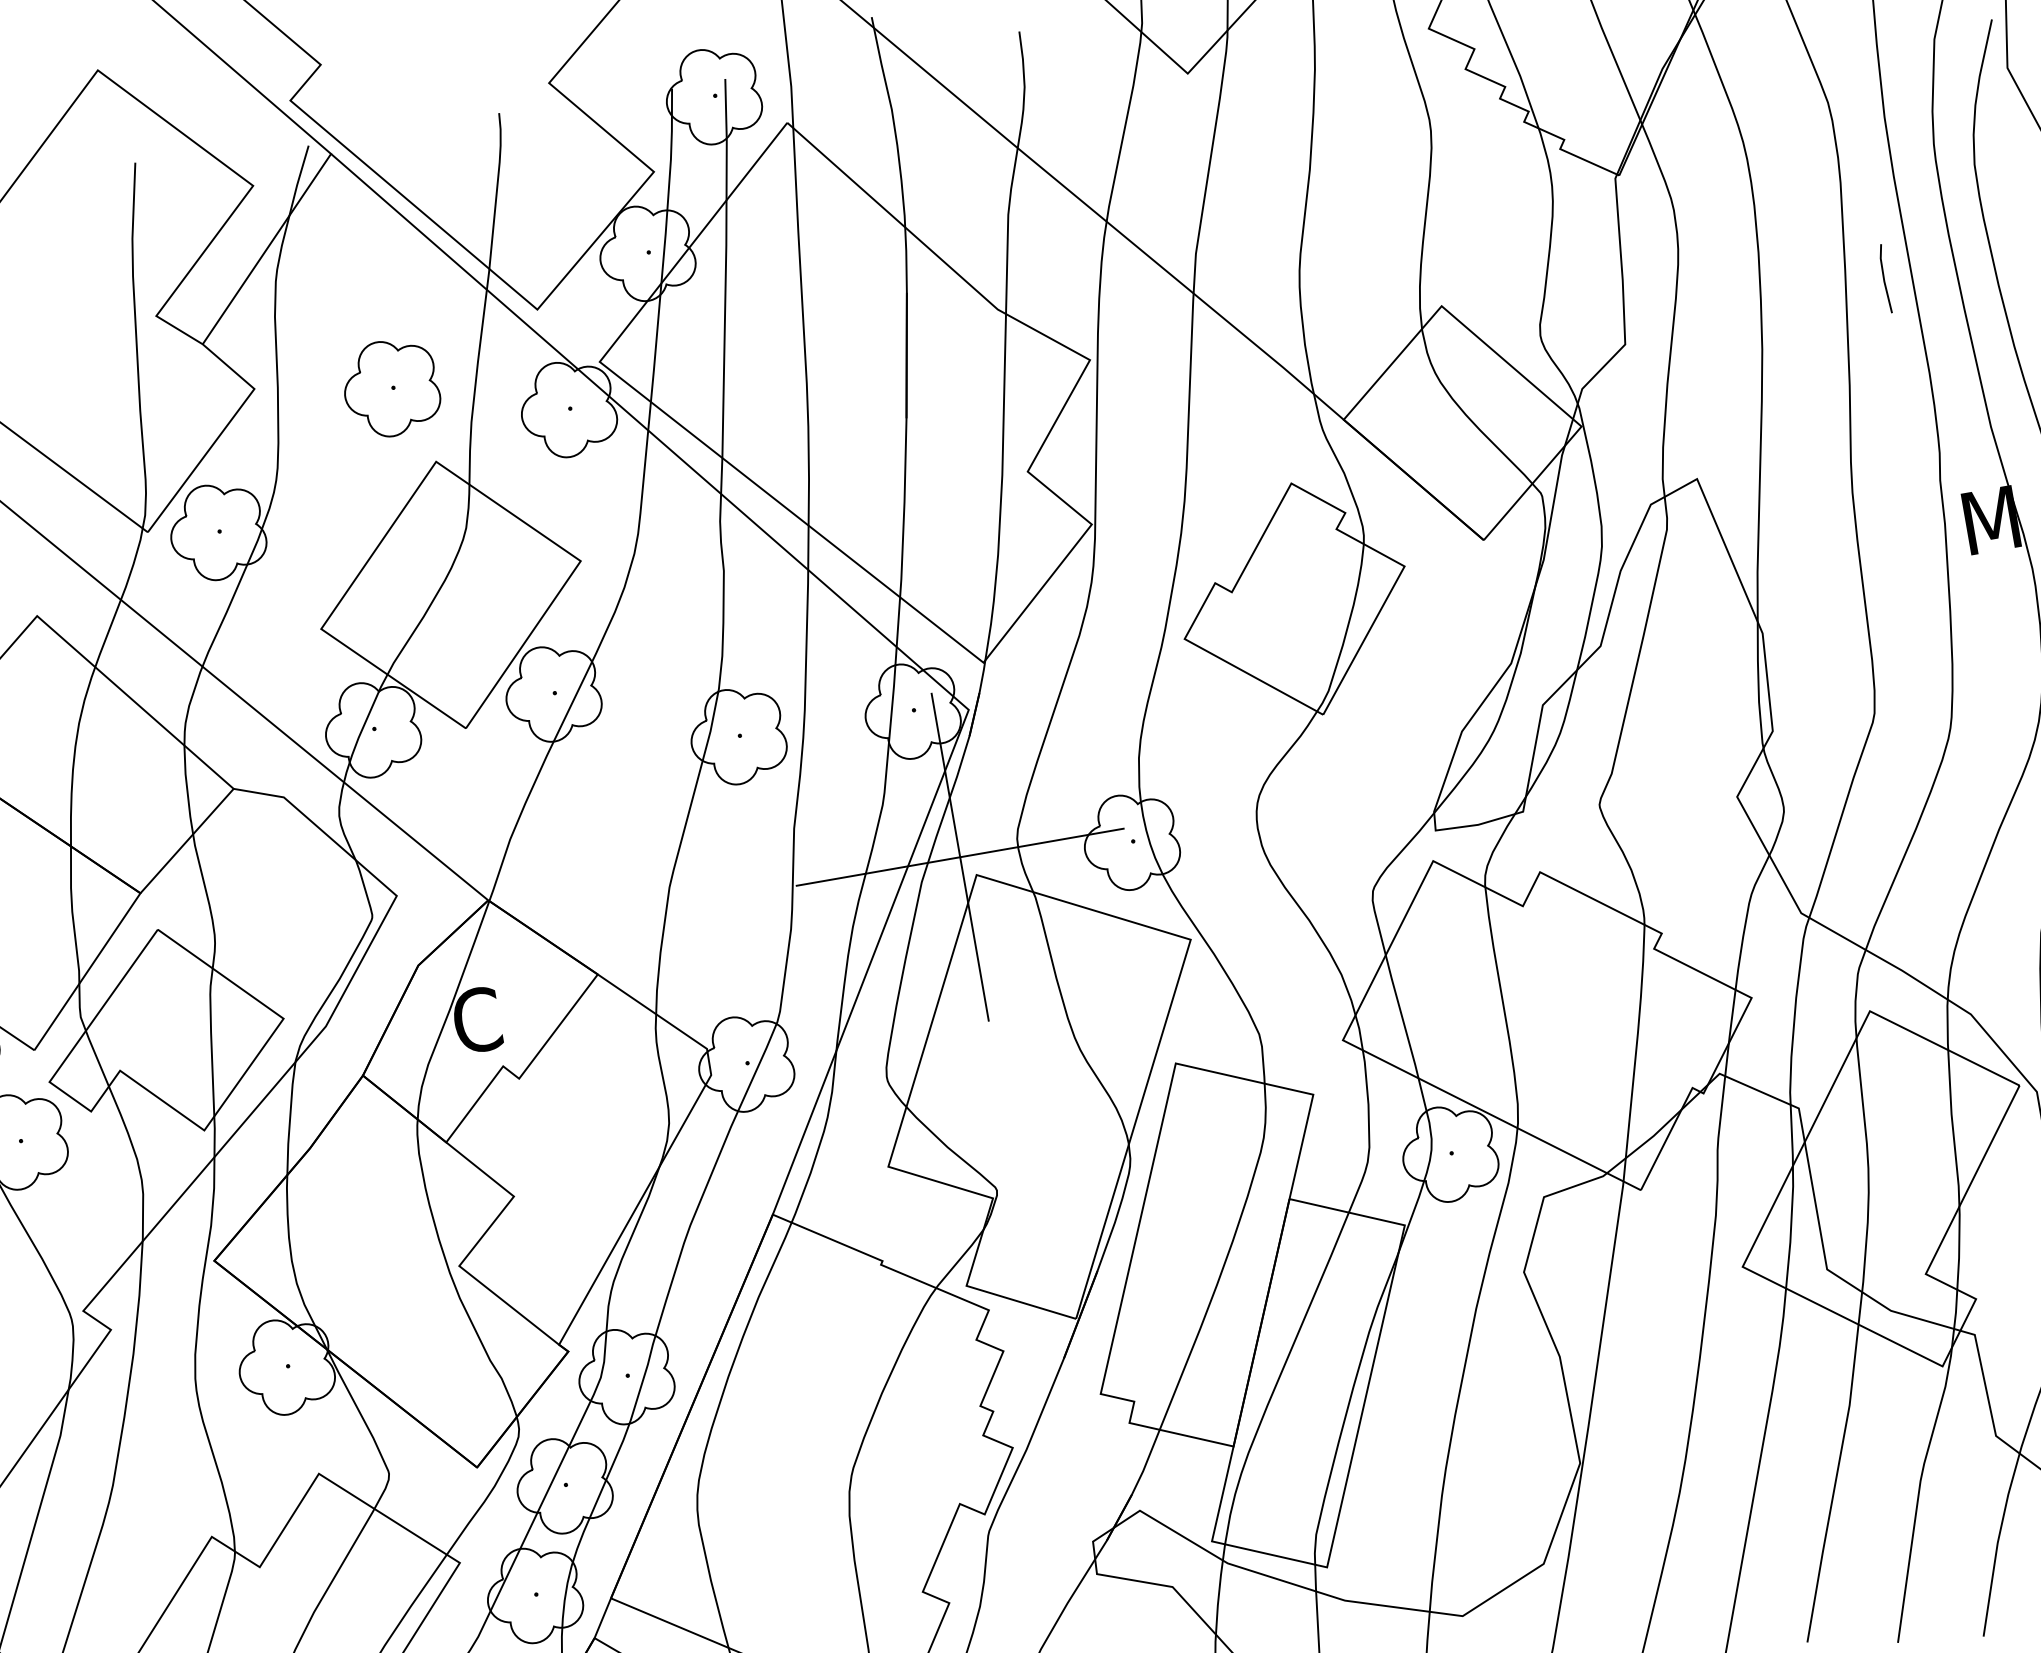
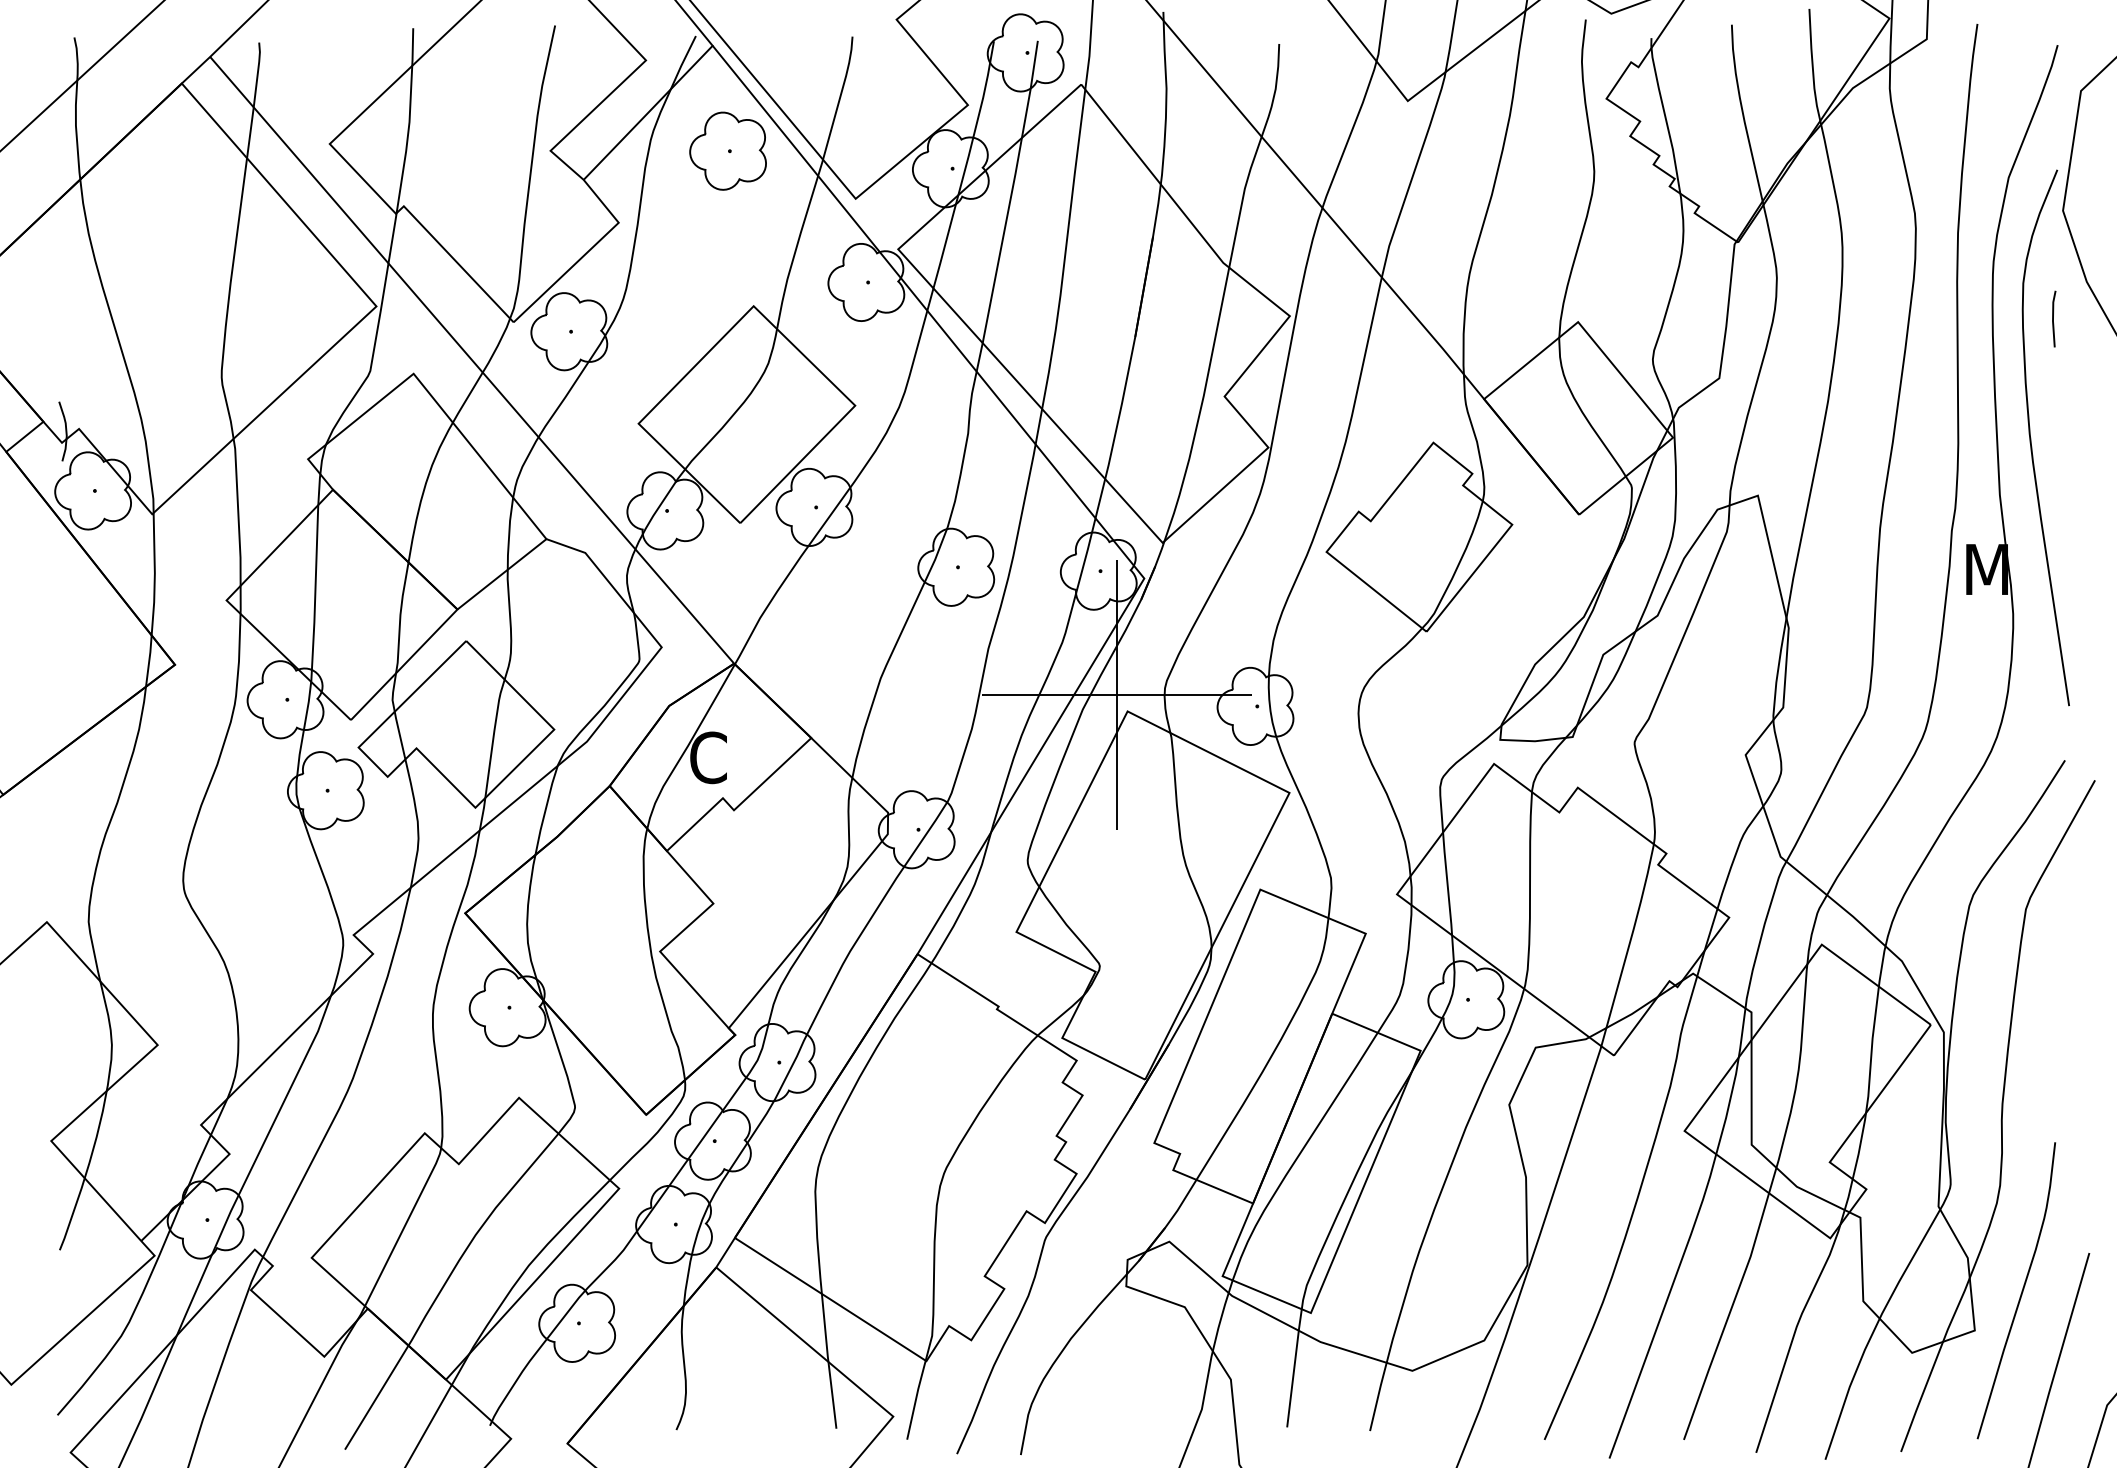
line: (1884, 278) -> (2053, 318), moved
part: (390, 387) -> (727, 150), moved

